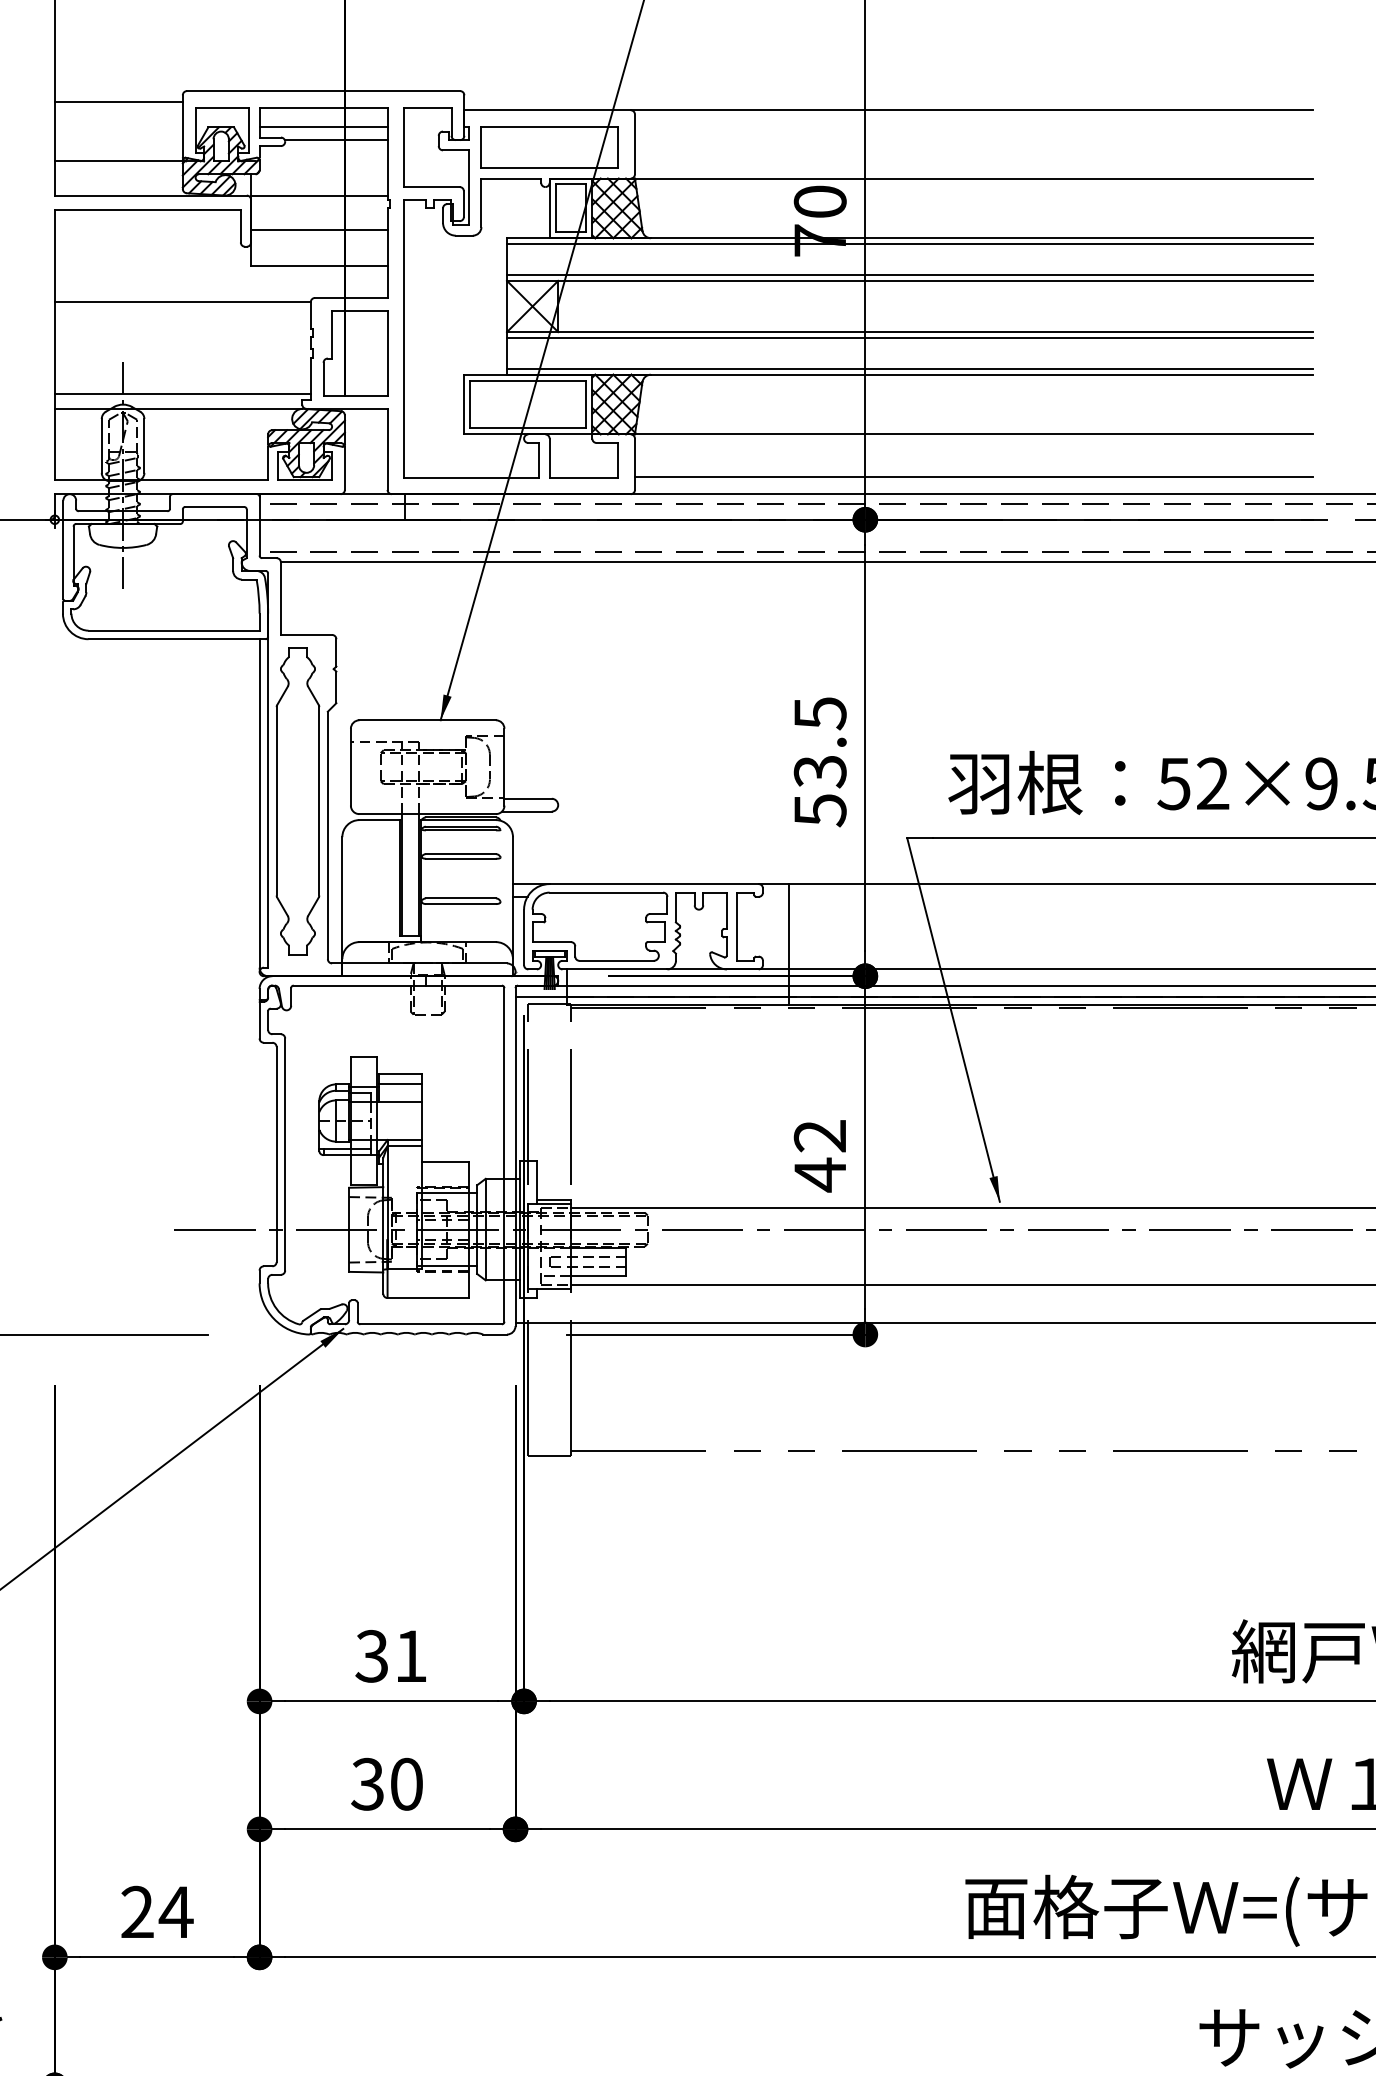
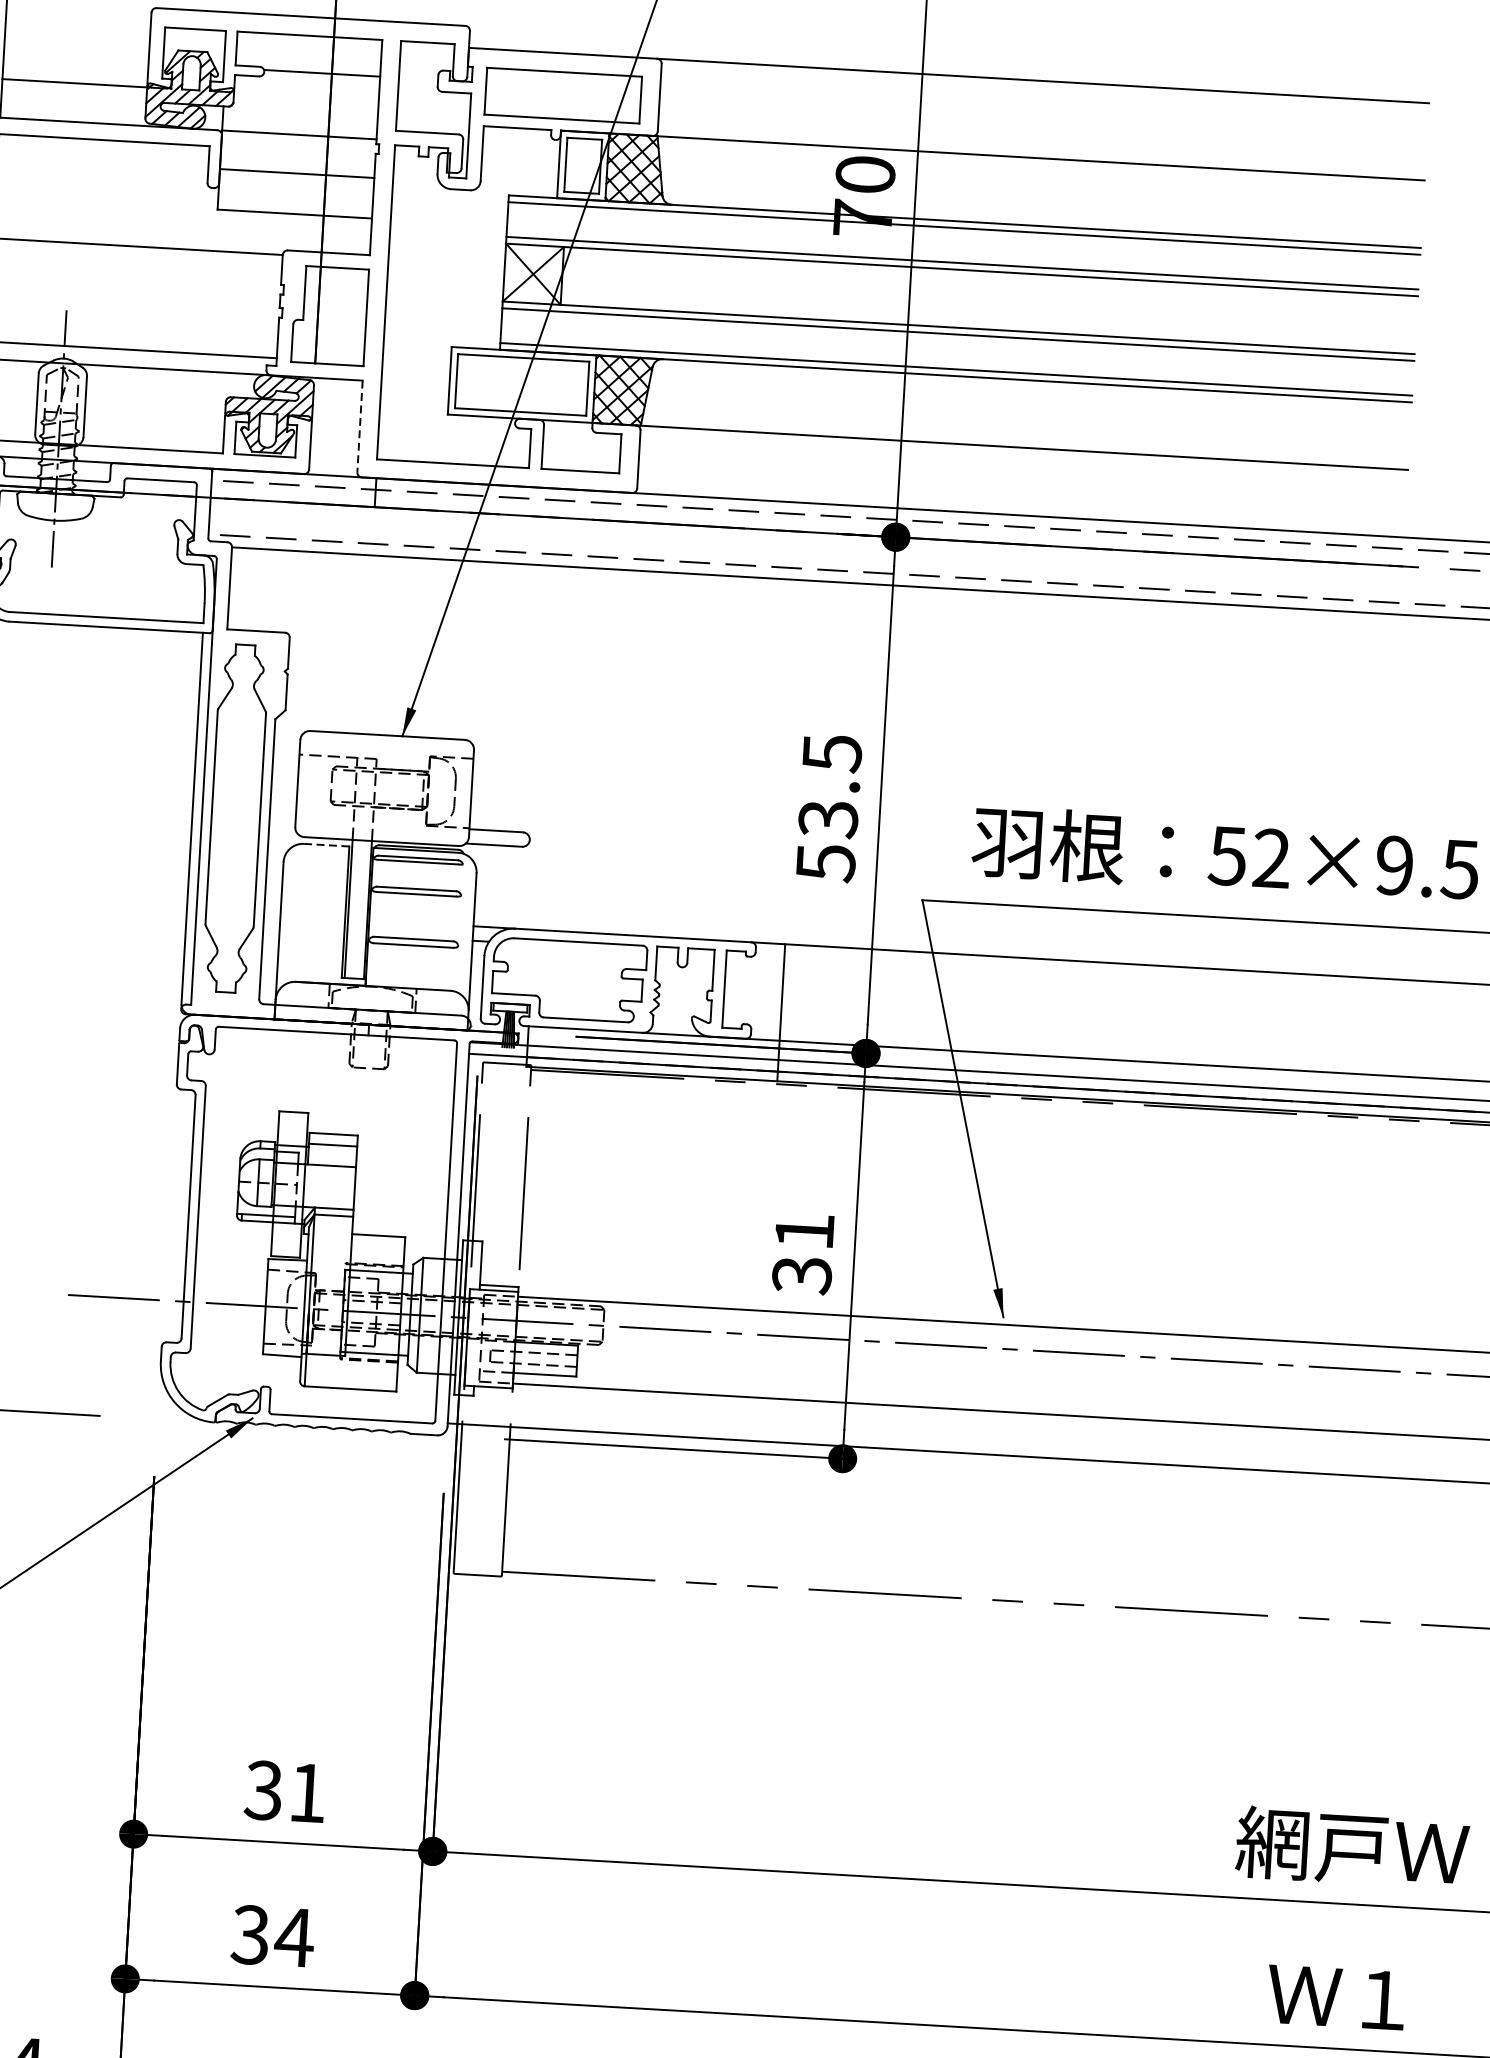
line: (118, 101) -> (78, 15), removed
line: (323, 127) -> (308, 58), removed
line: (387, 449) -> (359, 426), solid -> dashed
line: (973, 477) -> (1020, 496), removed
line: (378, 820) -> (325, 845), solid -> dashed
text: (819, 1156) -> (802, 1254), 42 -> 31
text: (406, 1783) -> (294, 1936), 30 -> 34

